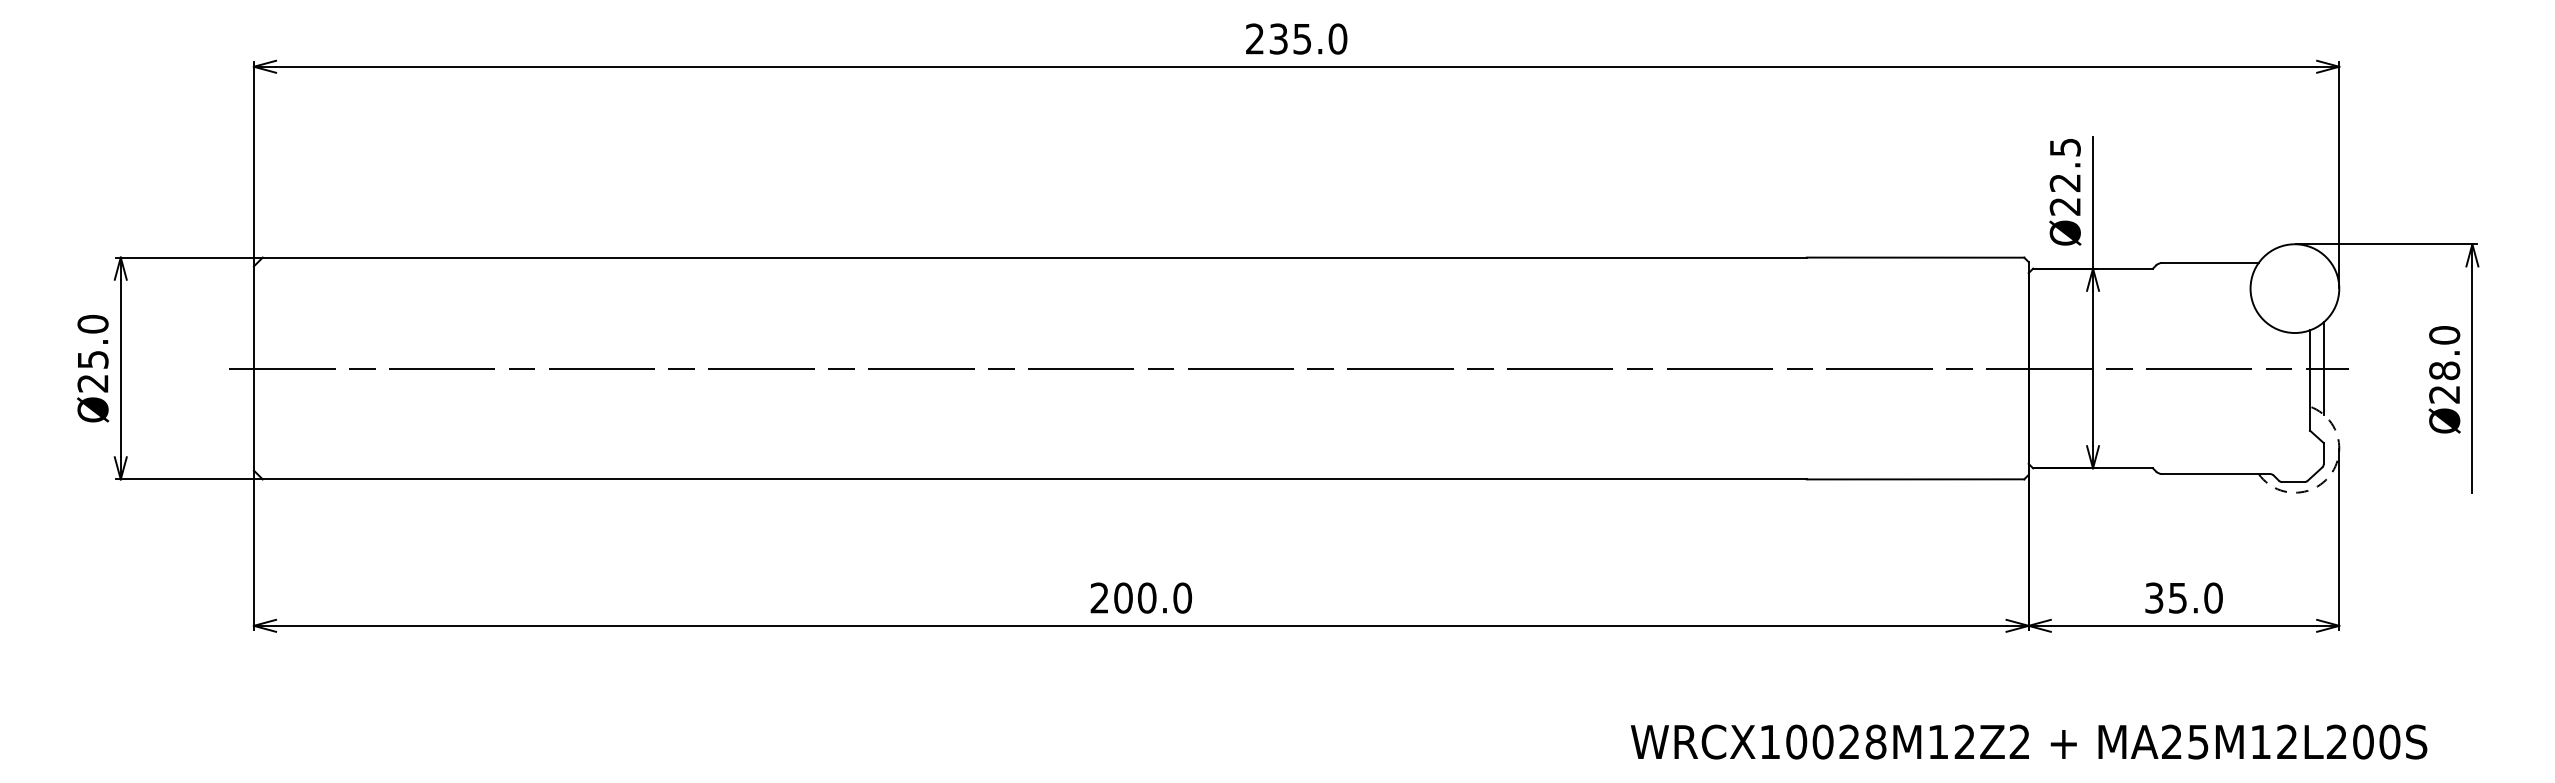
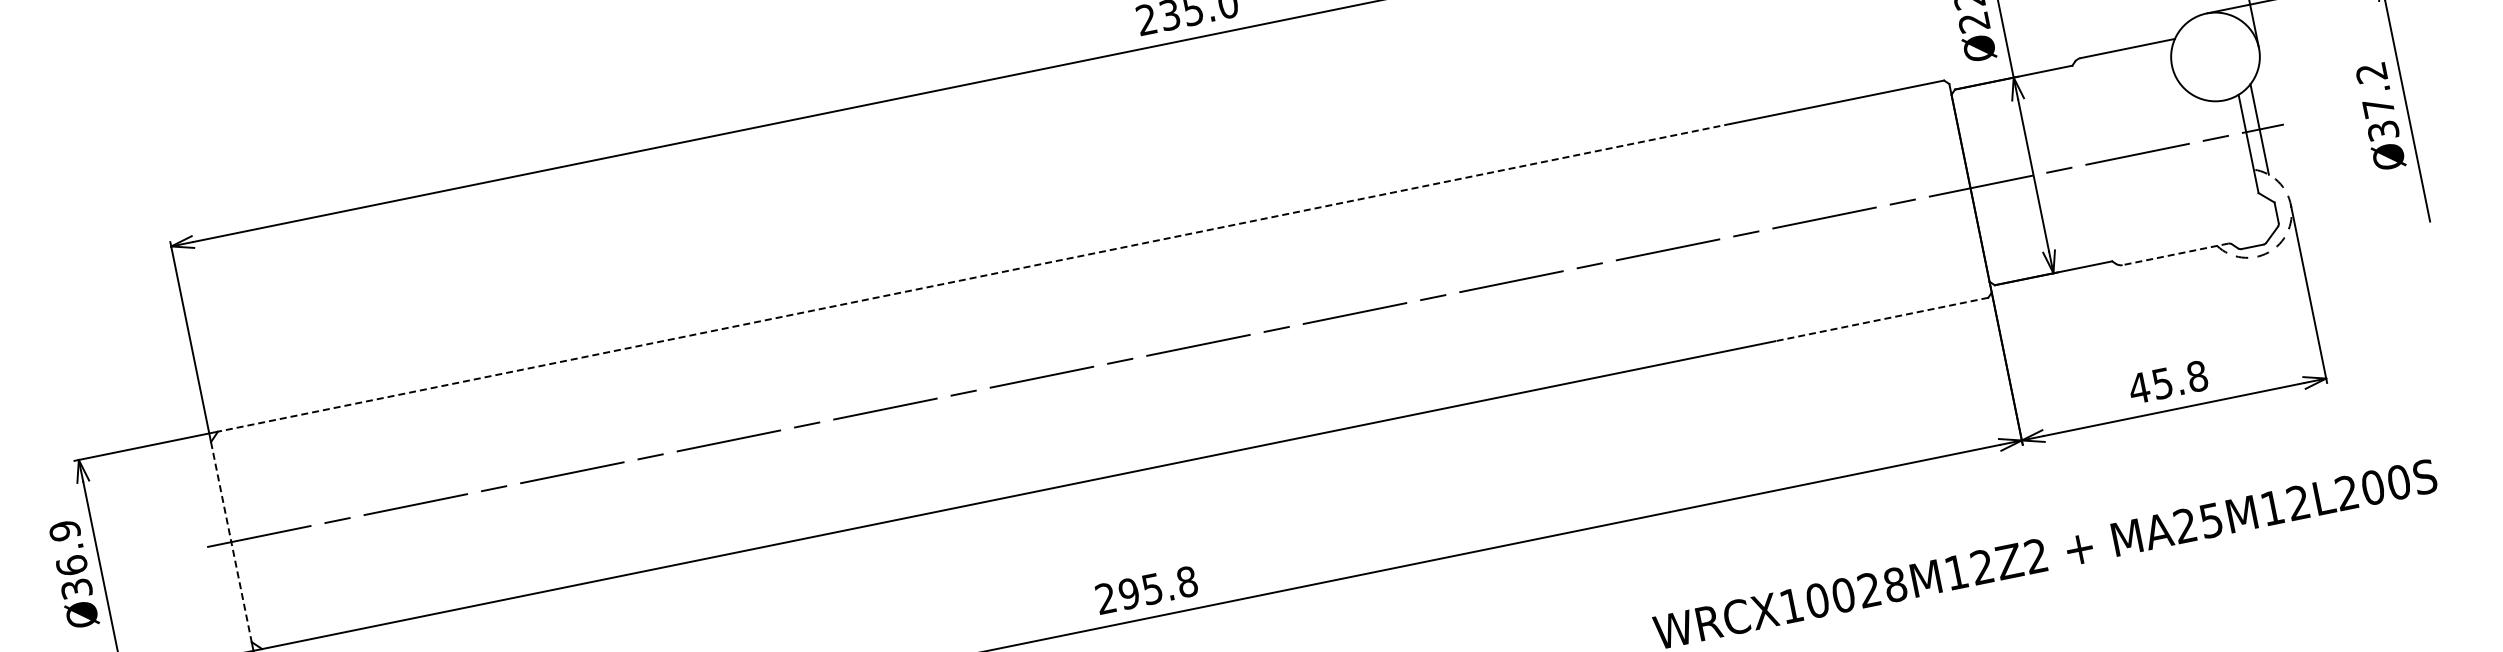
line: (1034, 257) -> (974, 277), solid -> dashed
text: (92, 353) -> (70, 559), Ø25.0 -> Ø36.9
text: (2444, 364) -> (2377, 101), Ø28.0 -> Ø37.2
line: (253, 369) -> (231, 543), solid -> dashed
line: (2215, 474) -> (2174, 254), solid -> dashed
line: (1915, 479) -> (1881, 319), solid -> dashed
text: (1153, 597) -> (1158, 587), 200.0 -> 295.8
text: (2183, 597) -> (2167, 381), 35.0 -> 45.8

